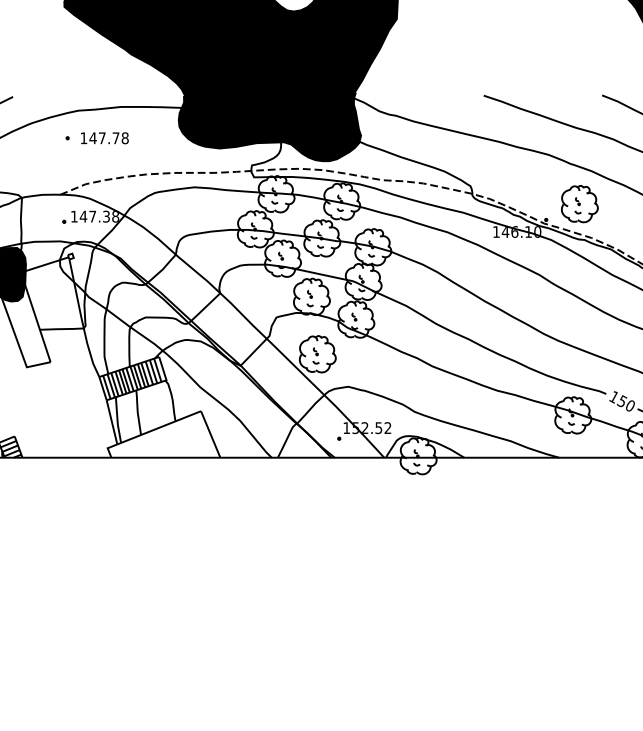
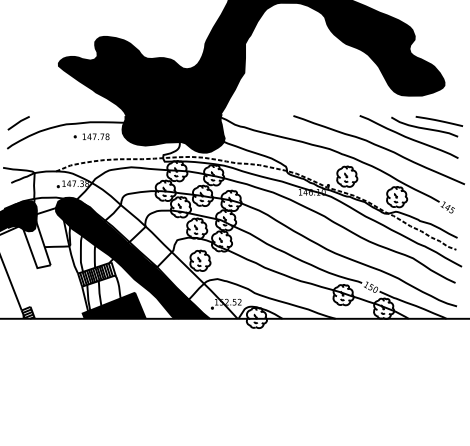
part: (96, 137) -> (91, 136), moved
fill: (196, 348) -> (132, 257), added
fill: (162, 433) -> (113, 305), added

